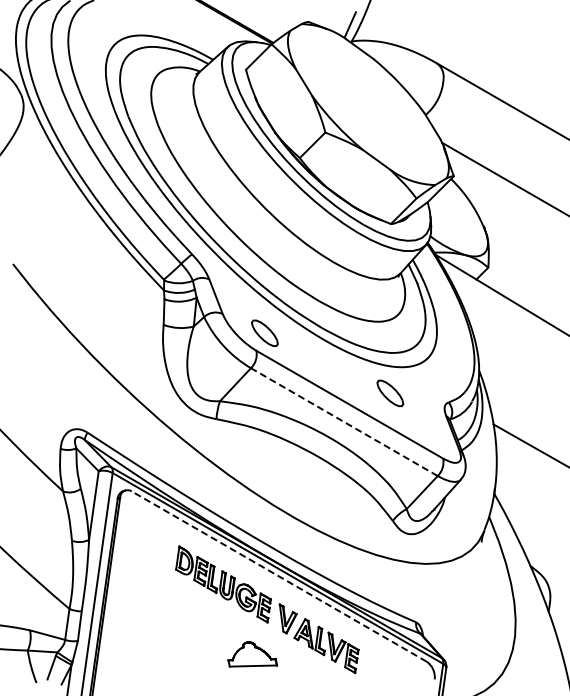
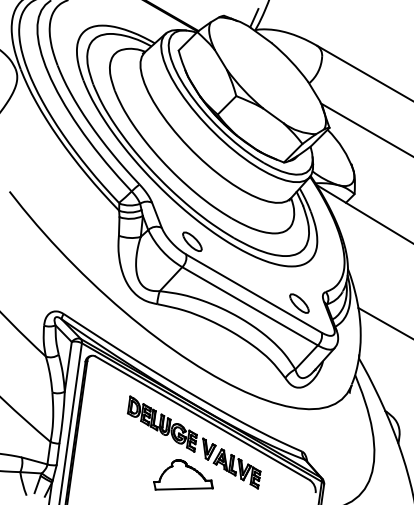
part: (390, 393) -> (299, 303), moved
line: (344, 422) -> (250, 306), dashed -> solid
line: (278, 576) -> (202, 418), dashed -> solid
part: (252, 654) -> (183, 474), size x1.67

